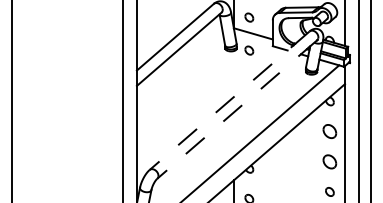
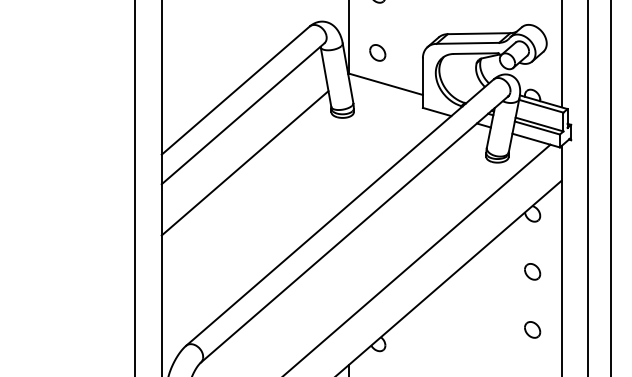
part: (249, 50) -> (378, 116), removed
line: (179, 74) -> (243, 162), added
line: (229, 100) -> (339, 212), dashed -> solid
line: (237, 109) -> (355, 229), dashed -> solid
part: (329, 131) -> (531, 271), size x0.62
part: (329, 161) -> (531, 329), size x0.62

